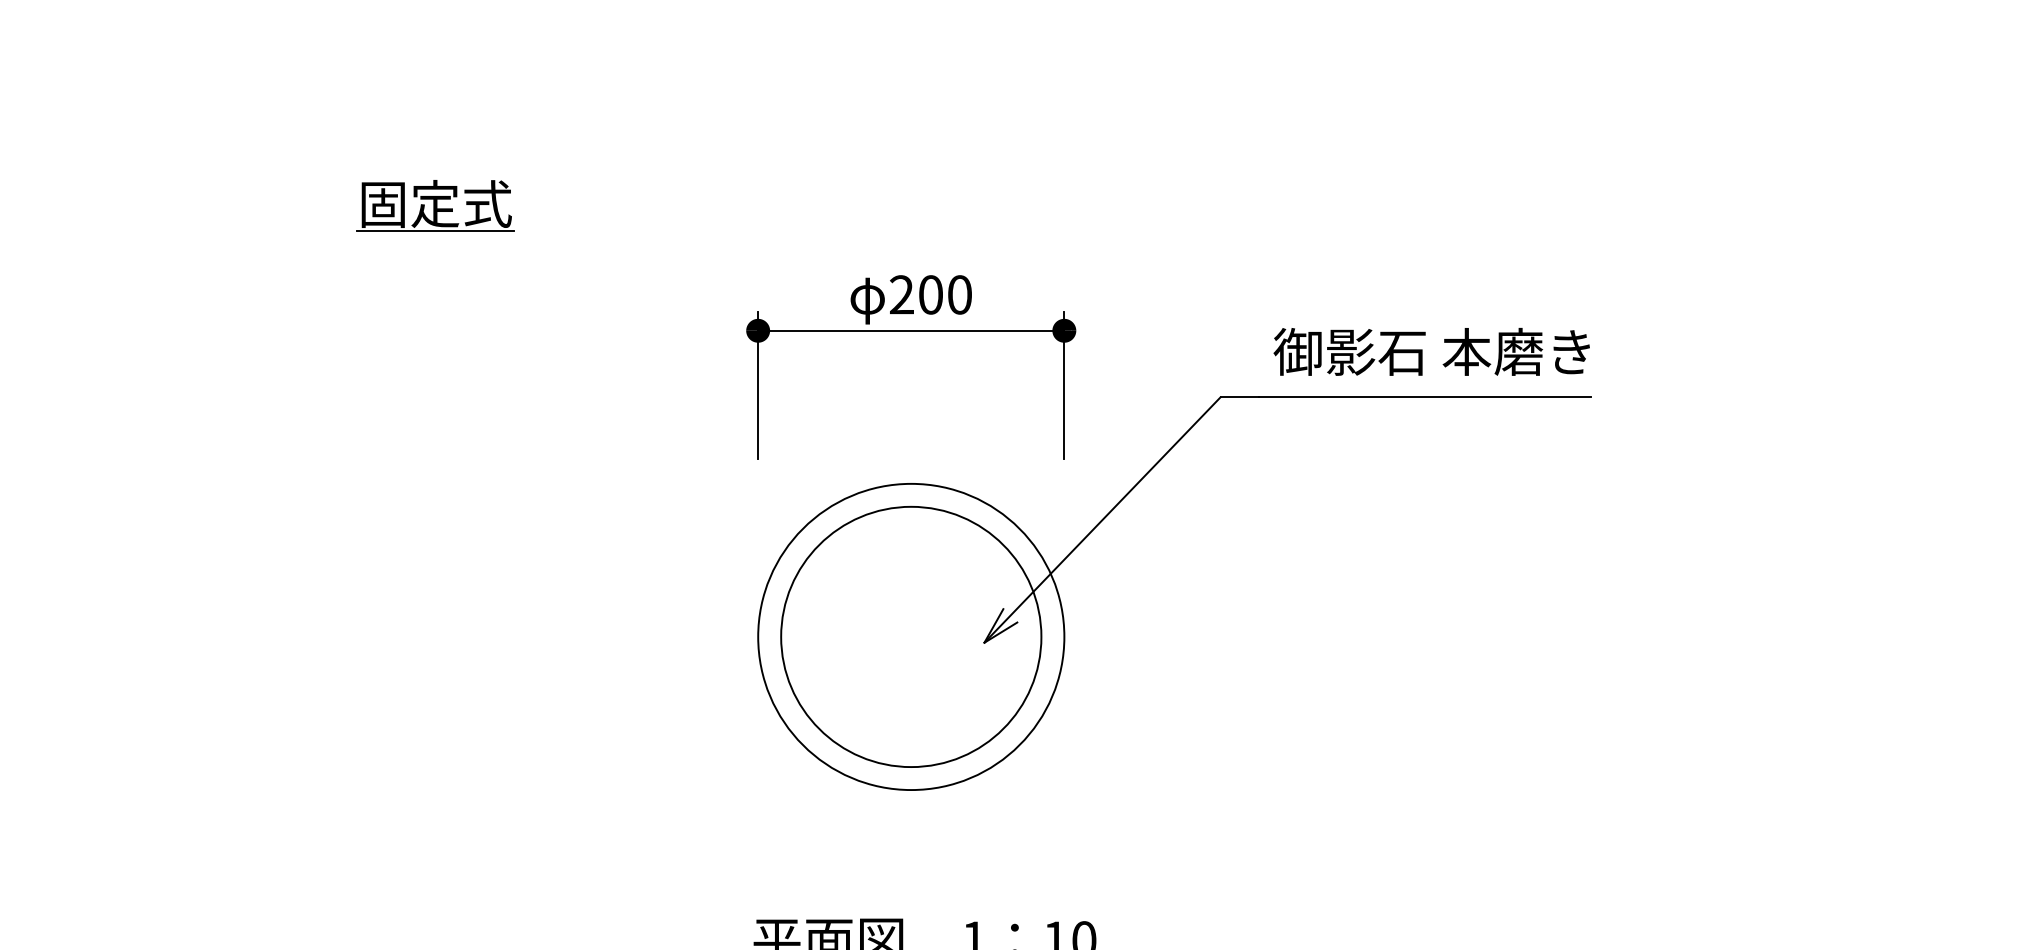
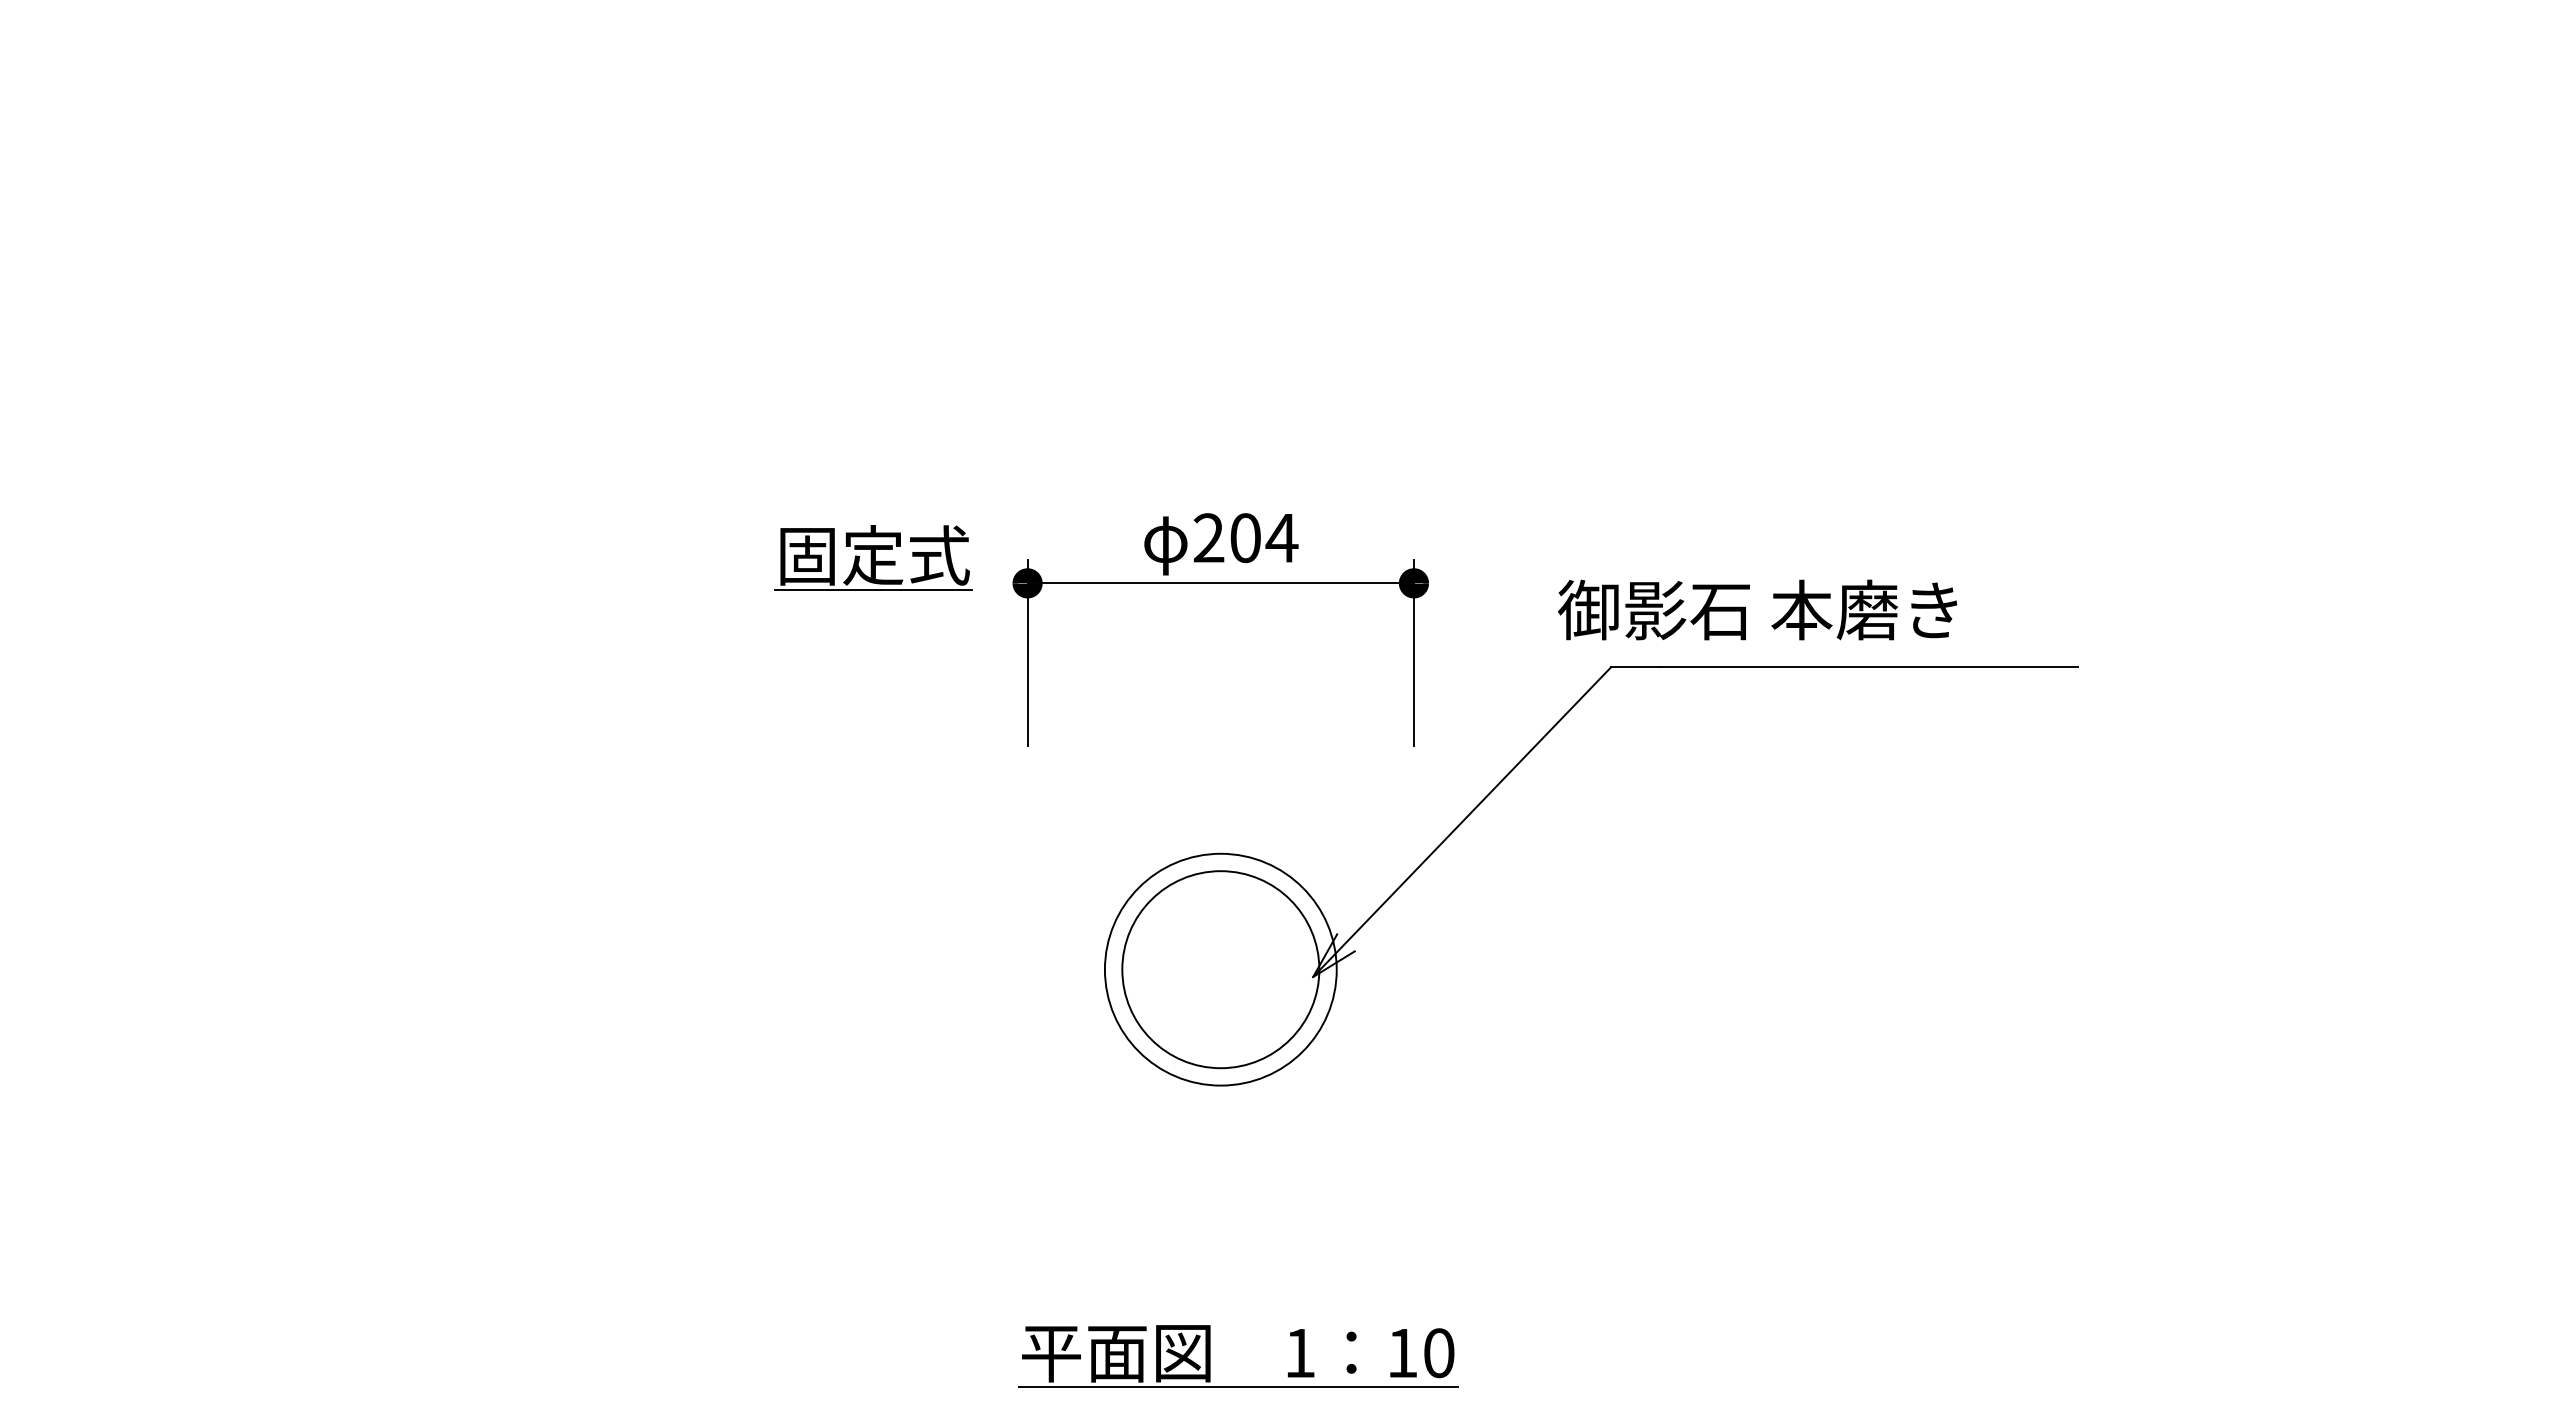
part: (435, 205) -> (873, 557), moved
text: (959, 295) -> (1281, 538), 200 -> 204
text: (1431, 351) -> (1757, 609), moved
circle: (911, 636) -> (1220, 969), size x0.6
circle: (911, 636) -> (1220, 969), size x0.6

